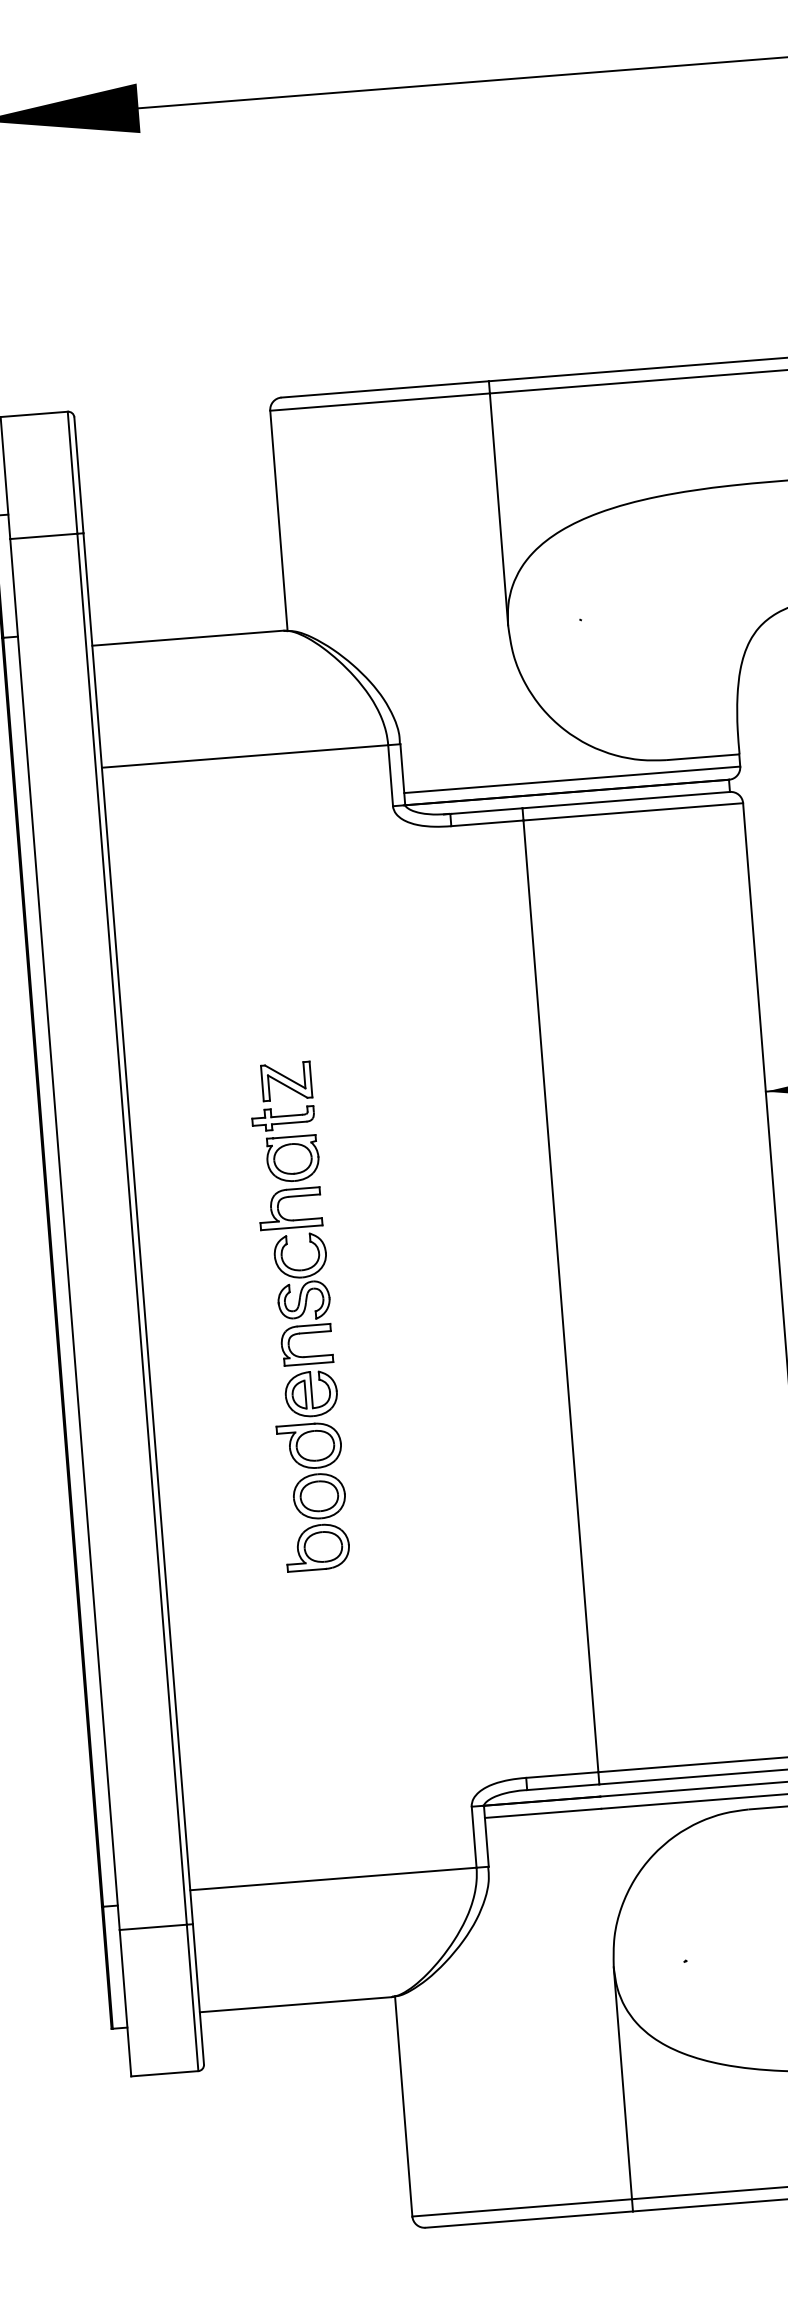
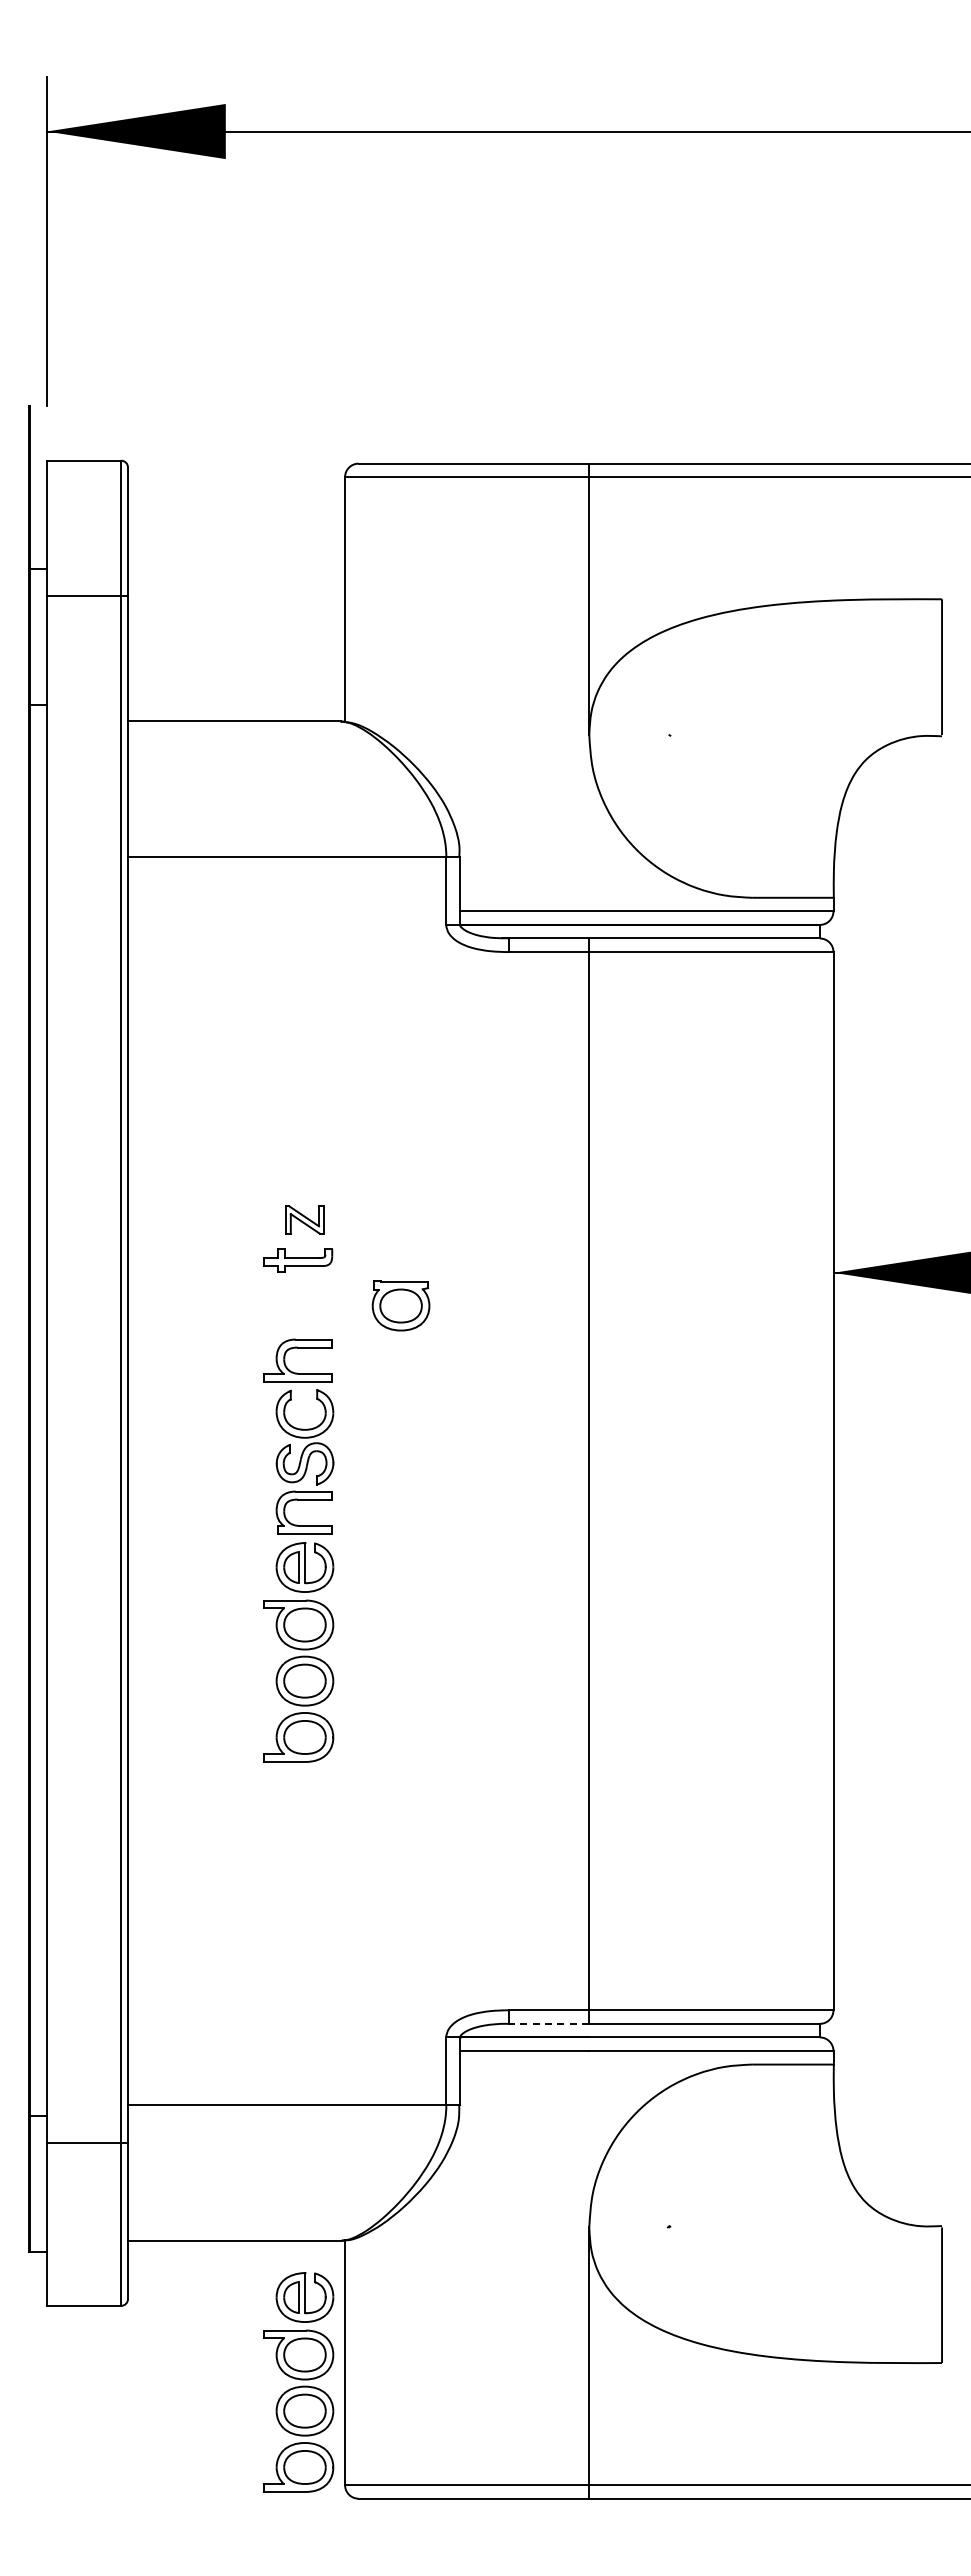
part: (286, 1081) -> (304, 1219), size x0.7
part: (292, 1158) -> (400, 1305), moved
line: (562, 1786) -> (548, 2023), solid -> dashed
part: (363, 2127) -> (298, 2382), added

